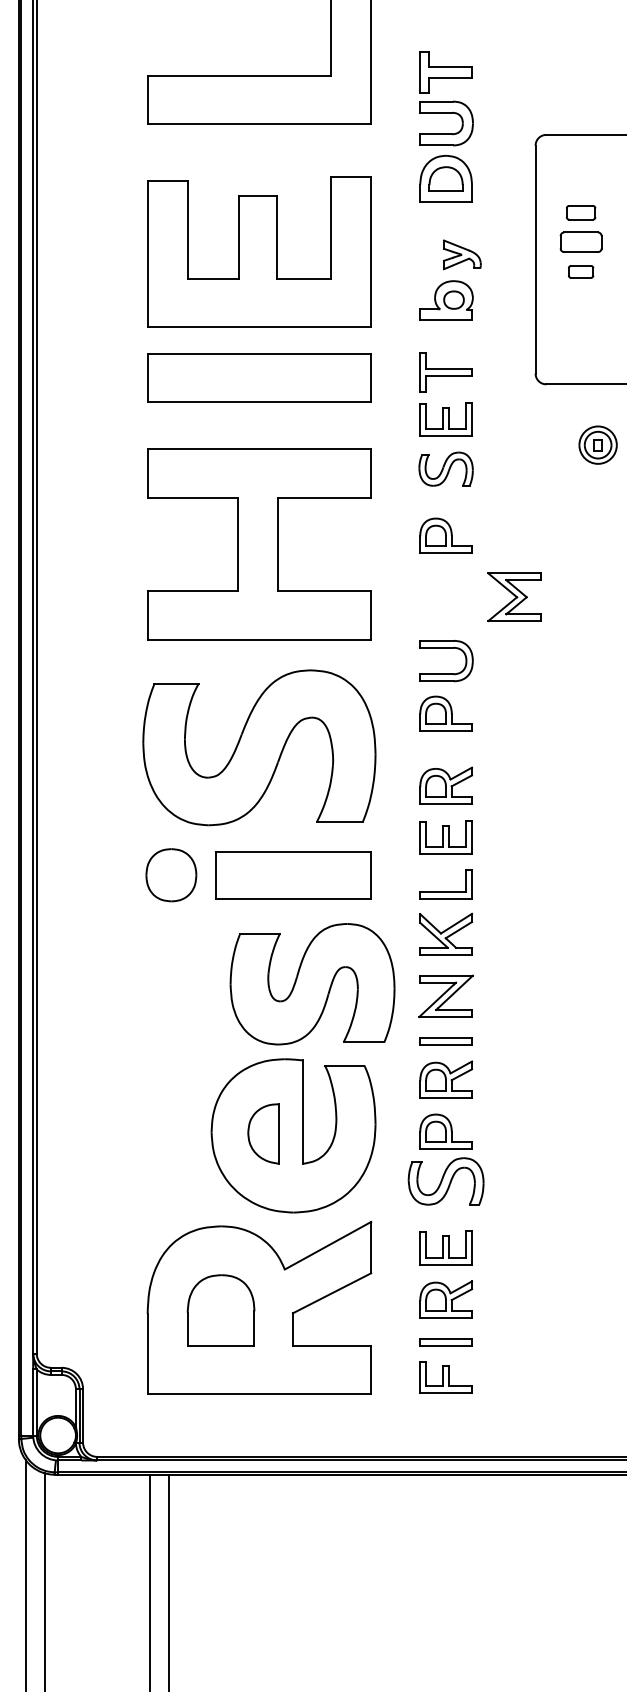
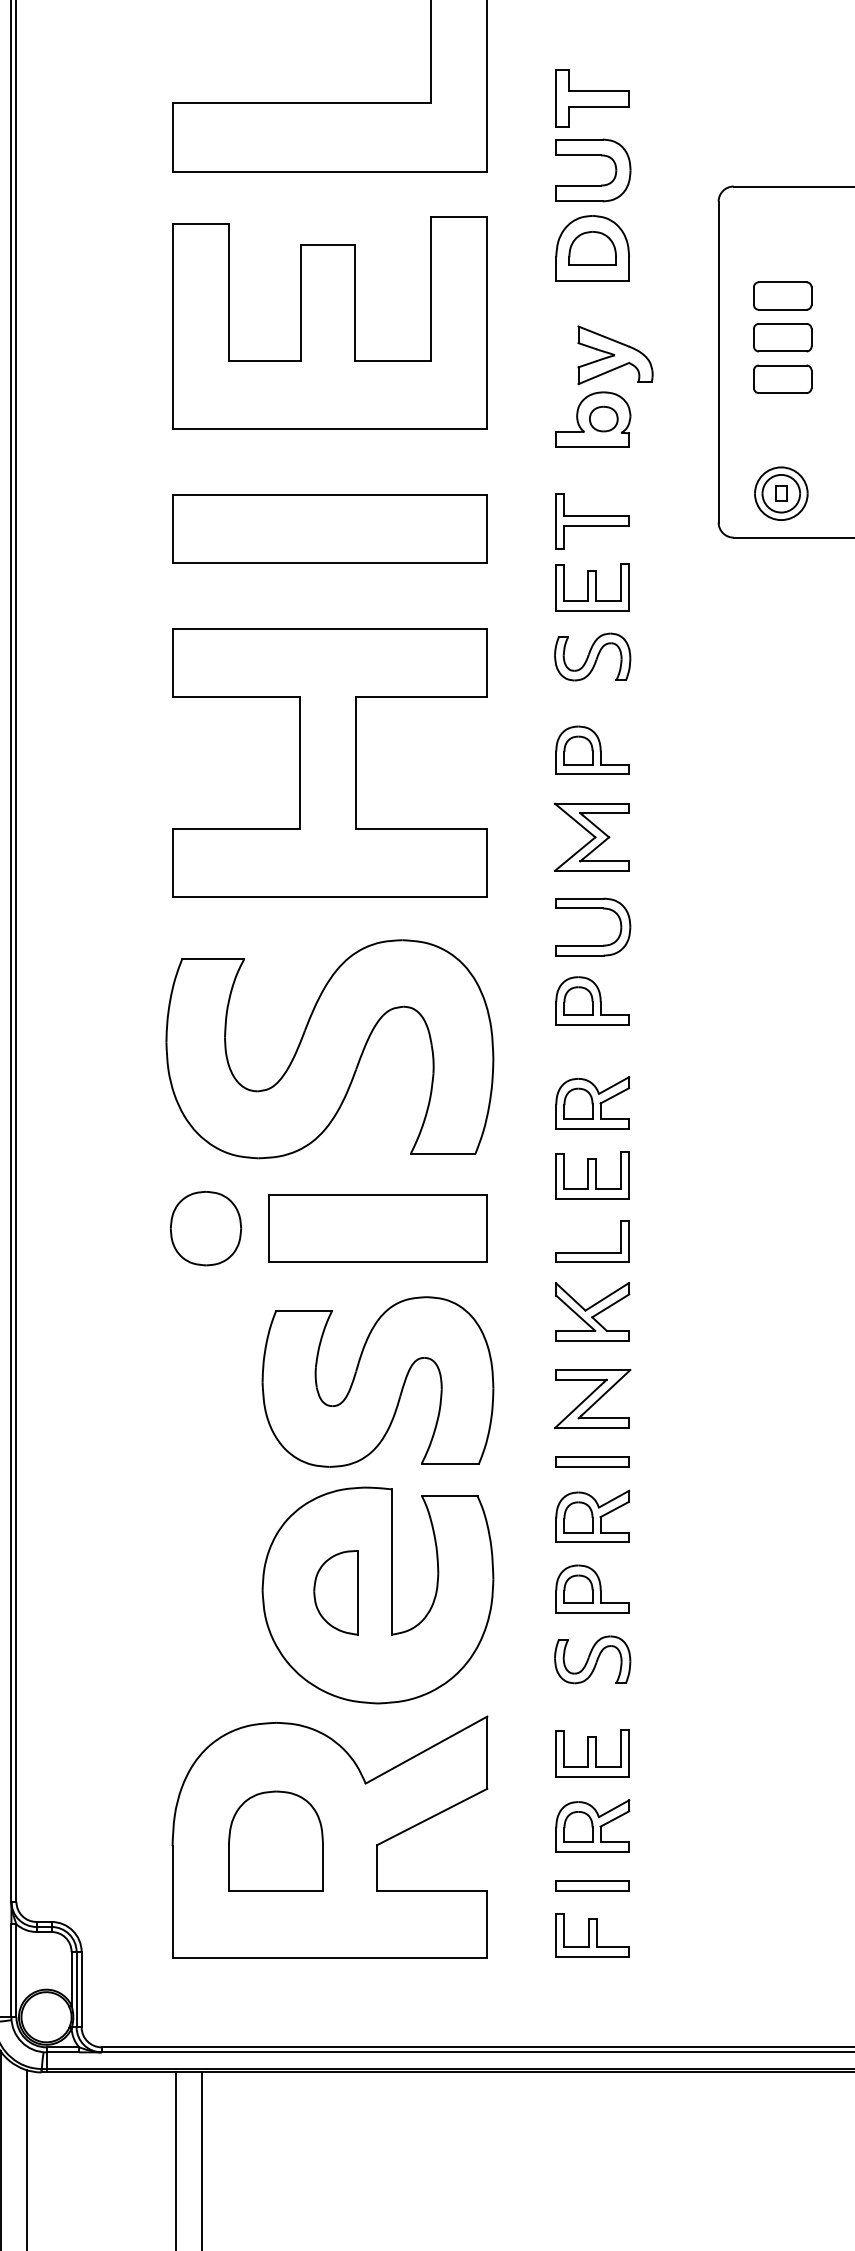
part: (580, 212) -> (781, 295), size x1.43
part: (259, 251) -> (330, 322), moved
part: (462, 254) -> (615, 354), size x1.43
part: (580, 271) -> (781, 378), size x1.67
part: (597, 444) -> (780, 492), moved
part: (514, 597) -> (591, 837), moved
part: (312, 984) -> (377, 1382), moved
part: (445, 1181) -> (591, 1659), size x0.71

